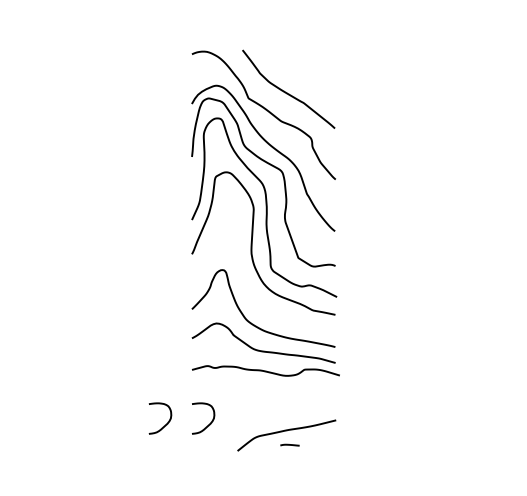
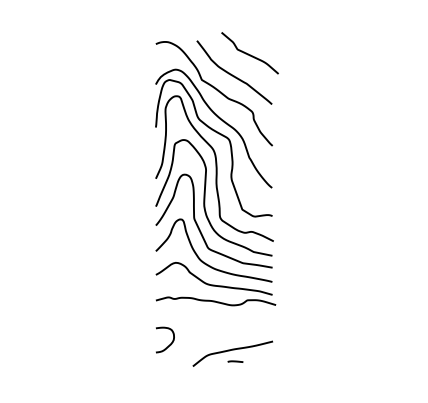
curve: (305, 65) -> (248, 53), added
curve: (245, 280) -> (199, 227), added
curve: (168, 420) -> (136, 341), removed

